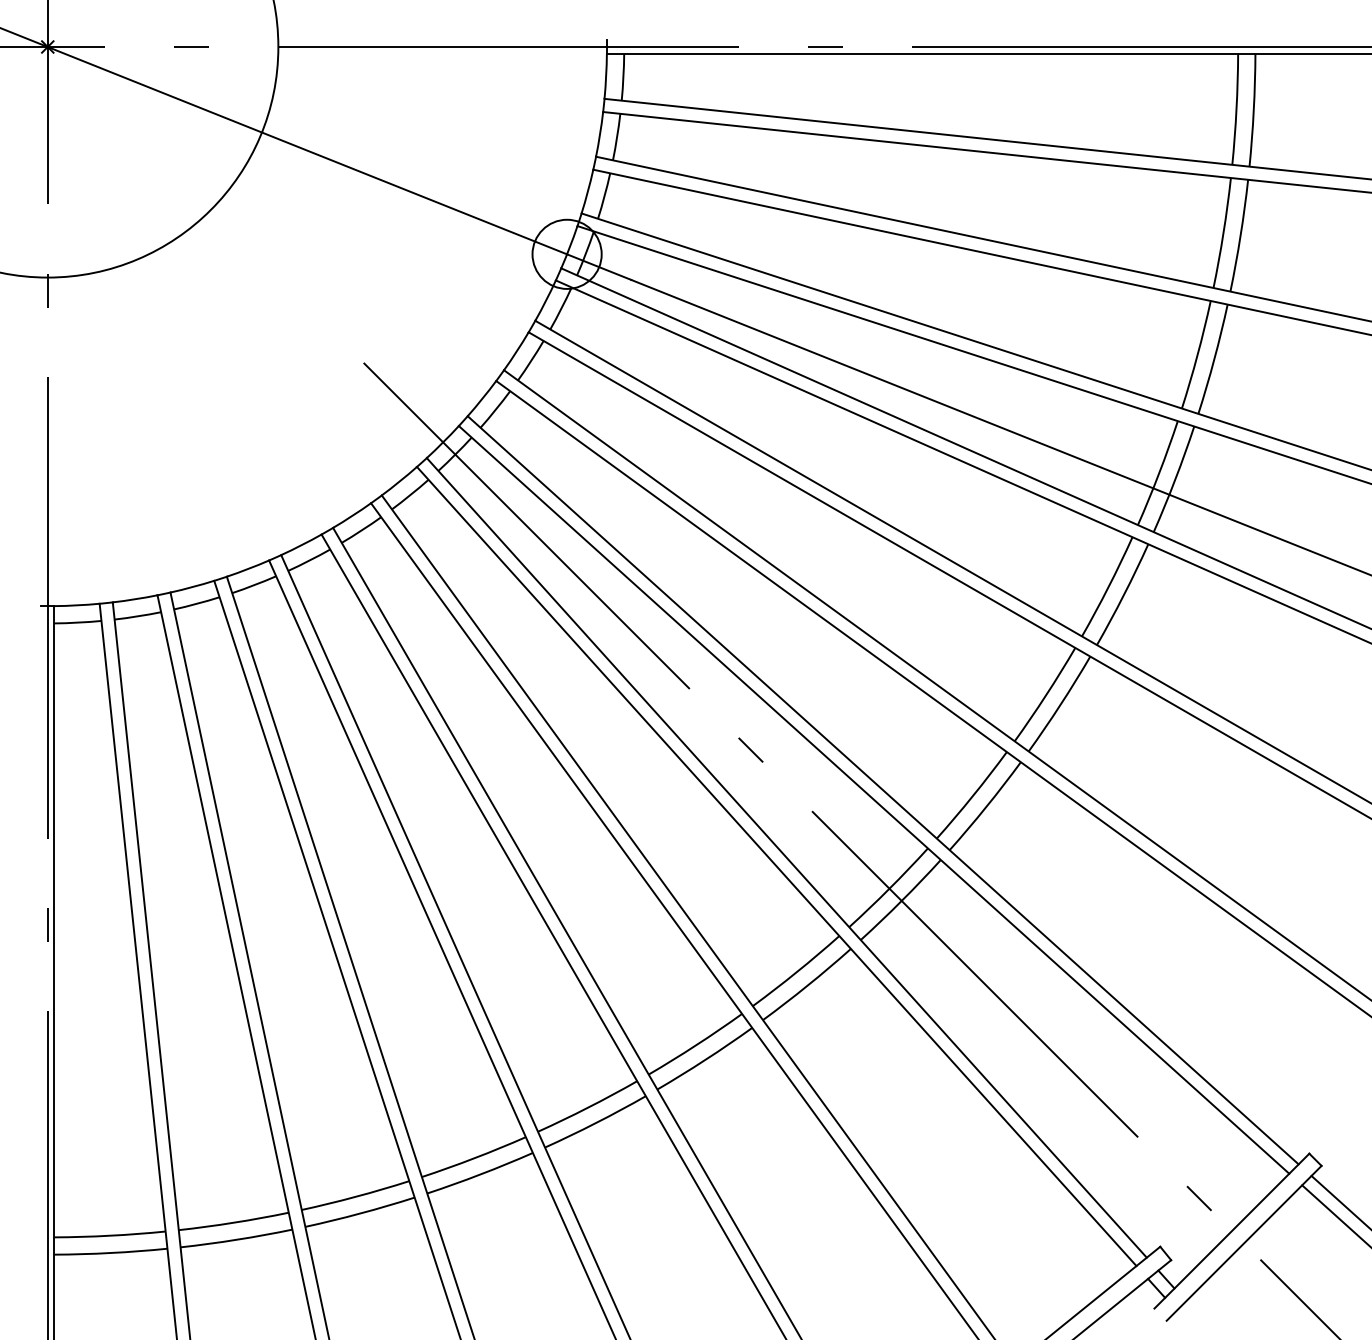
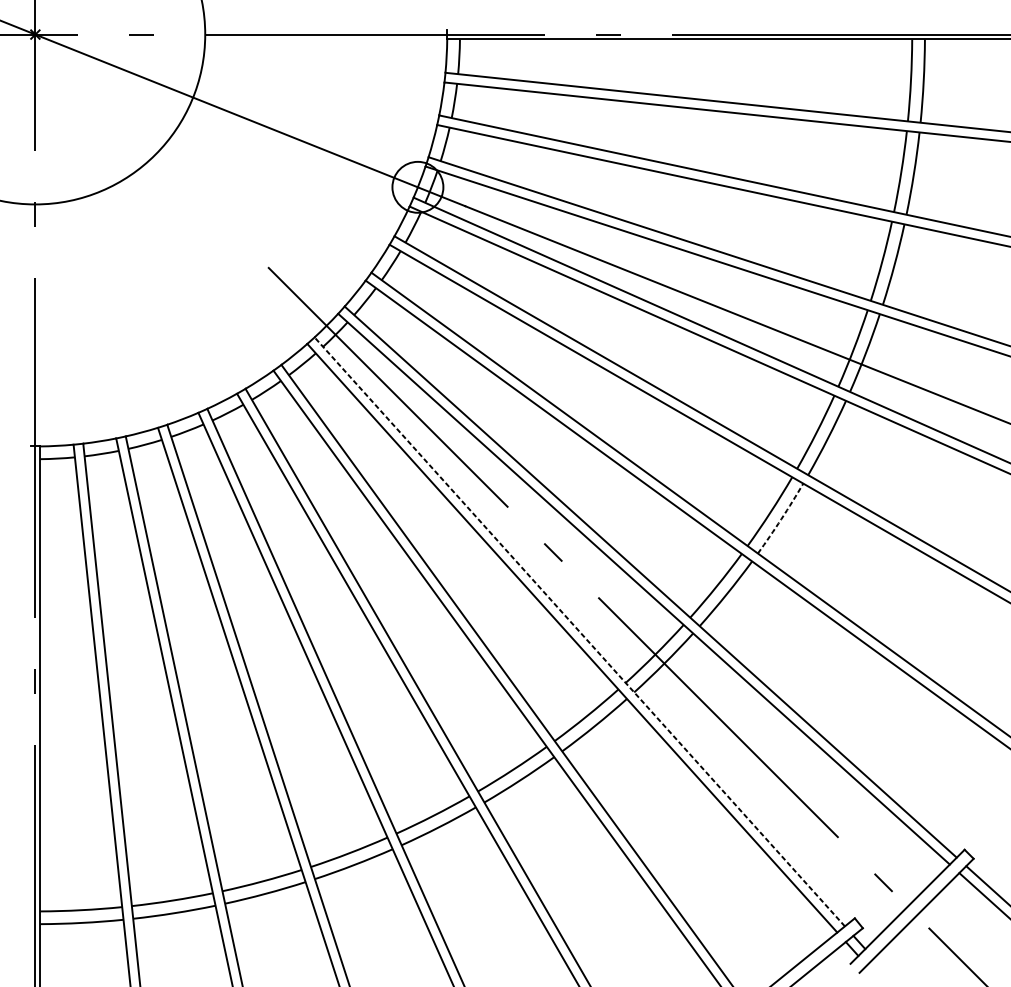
arc: (1060, 704) -> (781, 518), solid -> dashed
line: (786, 857) -> (579, 631), solid -> dashed

